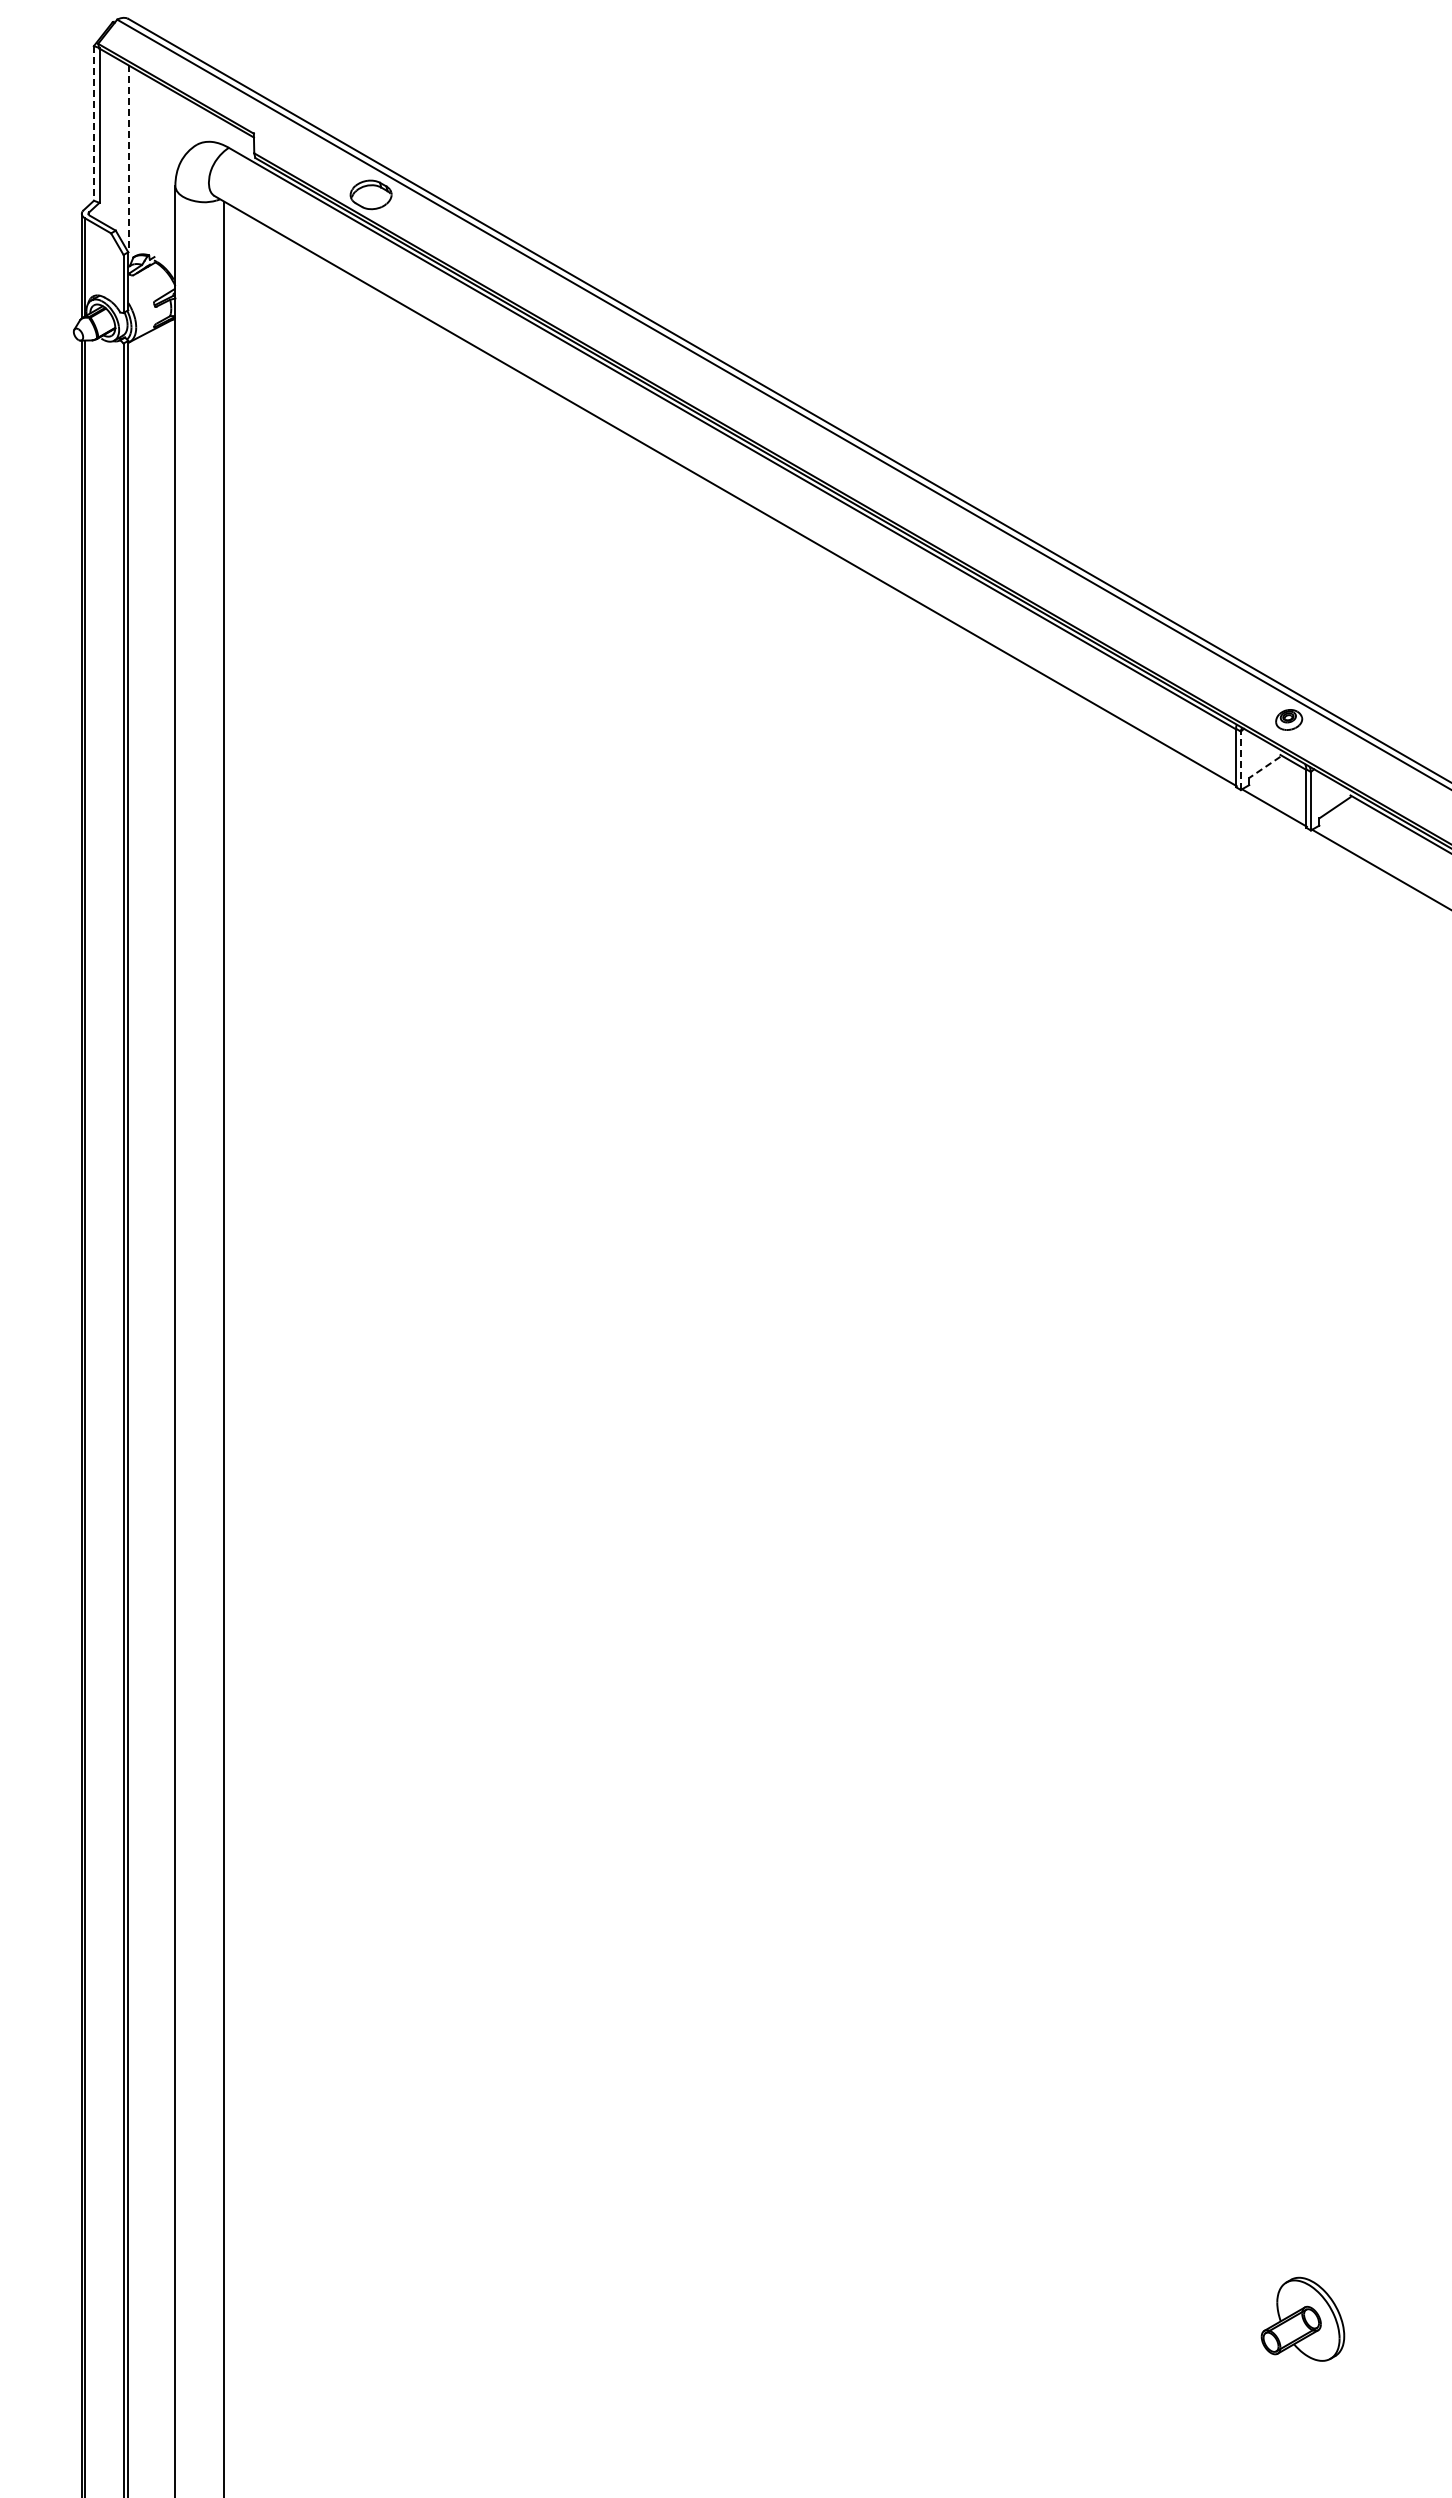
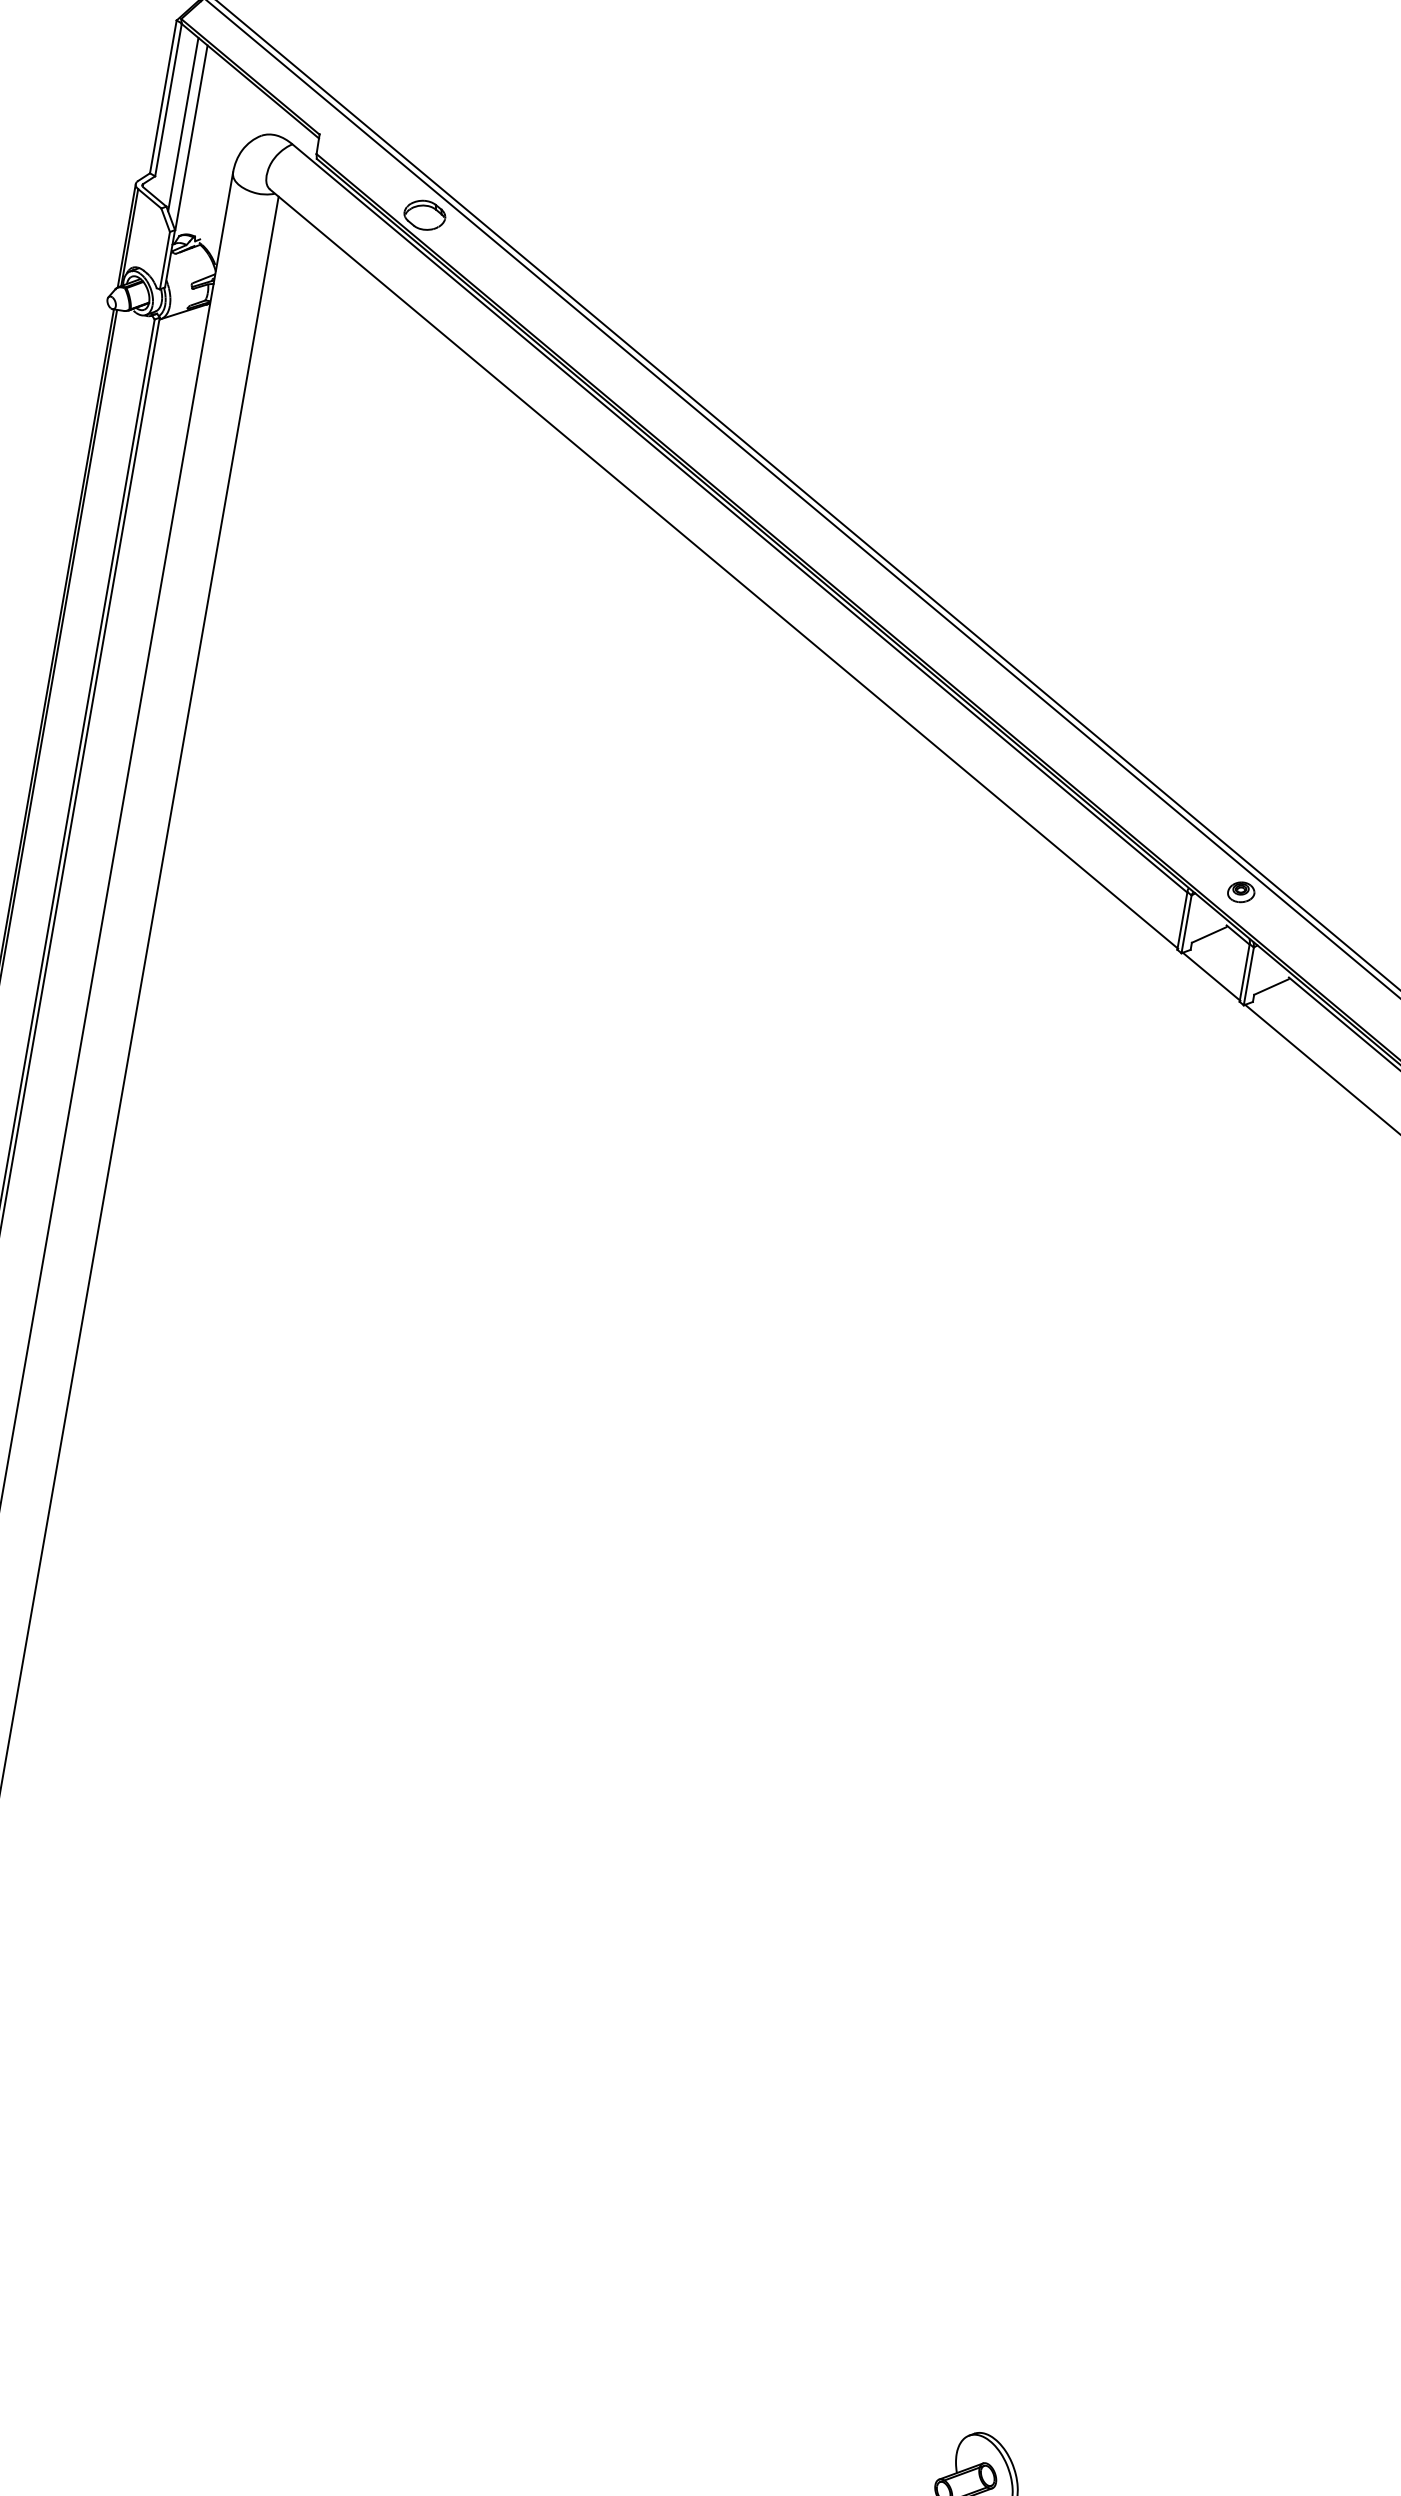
line: (93, 123) -> (162, 96), dashed -> solid
line: (118, 147) -> (183, 124), added
line: (128, 159) -> (191, 138), dashed -> solid
line: (1240, 760) -> (1186, 924), dashed -> solid
line: (1264, 767) -> (1208, 935), dashed -> solid

